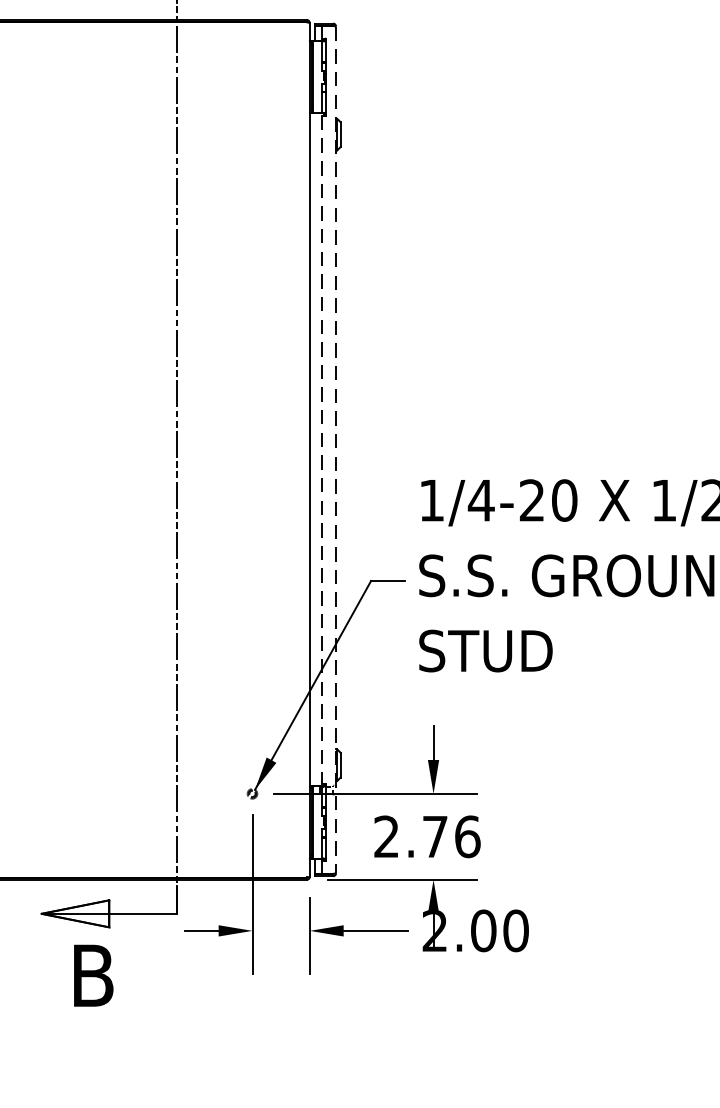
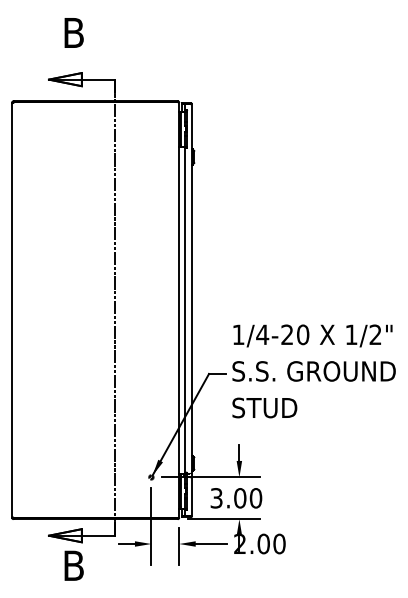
line: (322, 450) -> (185, 310), dashed -> solid
line: (337, 450) -> (192, 310), dashed -> solid
text: (427, 837) -> (236, 498), 2.76 -> 3.00

